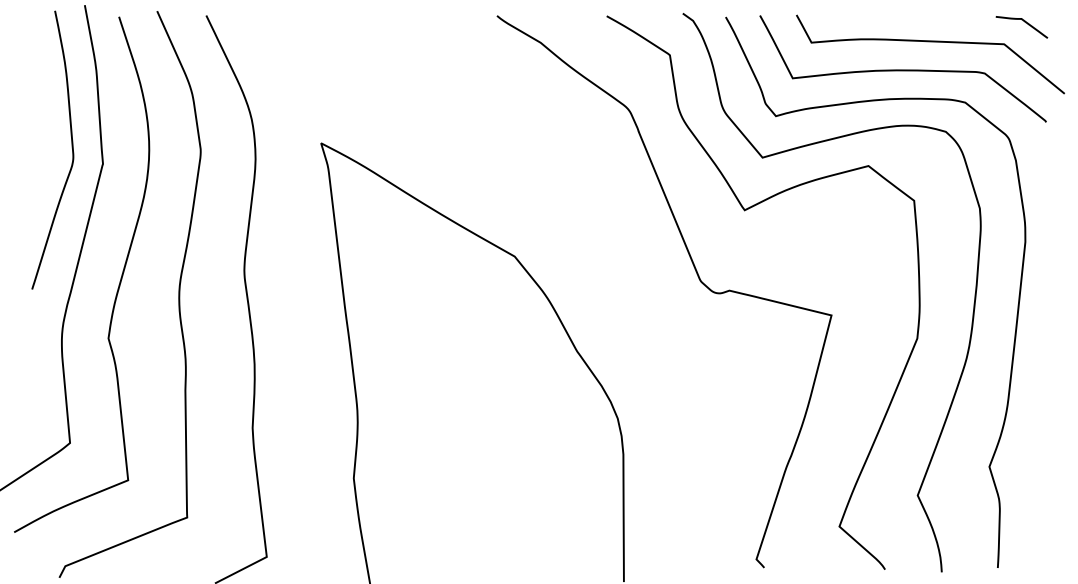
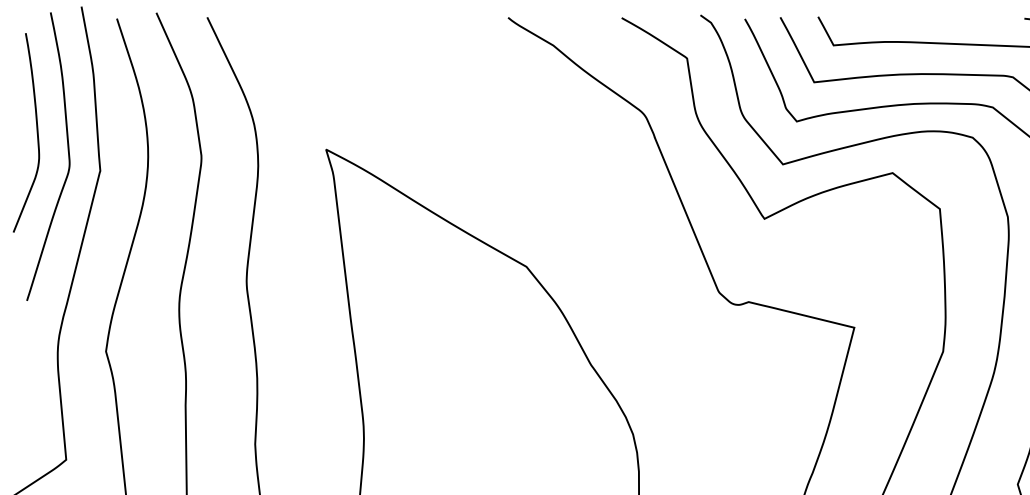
curve: (41, 126) -> (36, 132), added

